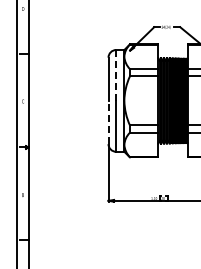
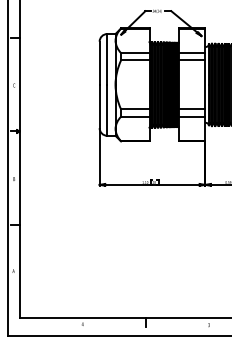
line: (116, 75) -> (107, 59), dashed -> solid
line: (108, 122) -> (99, 106), dashed -> solid

